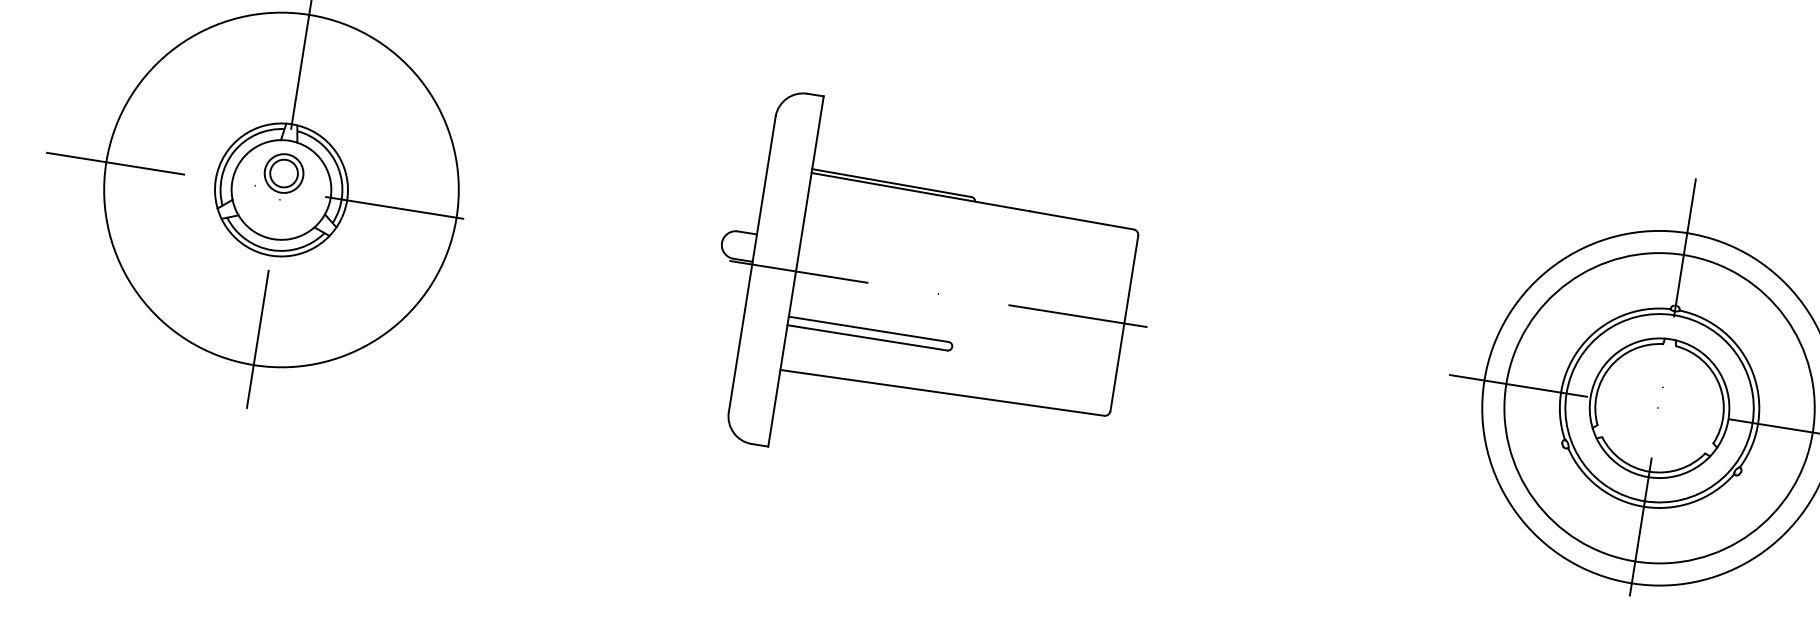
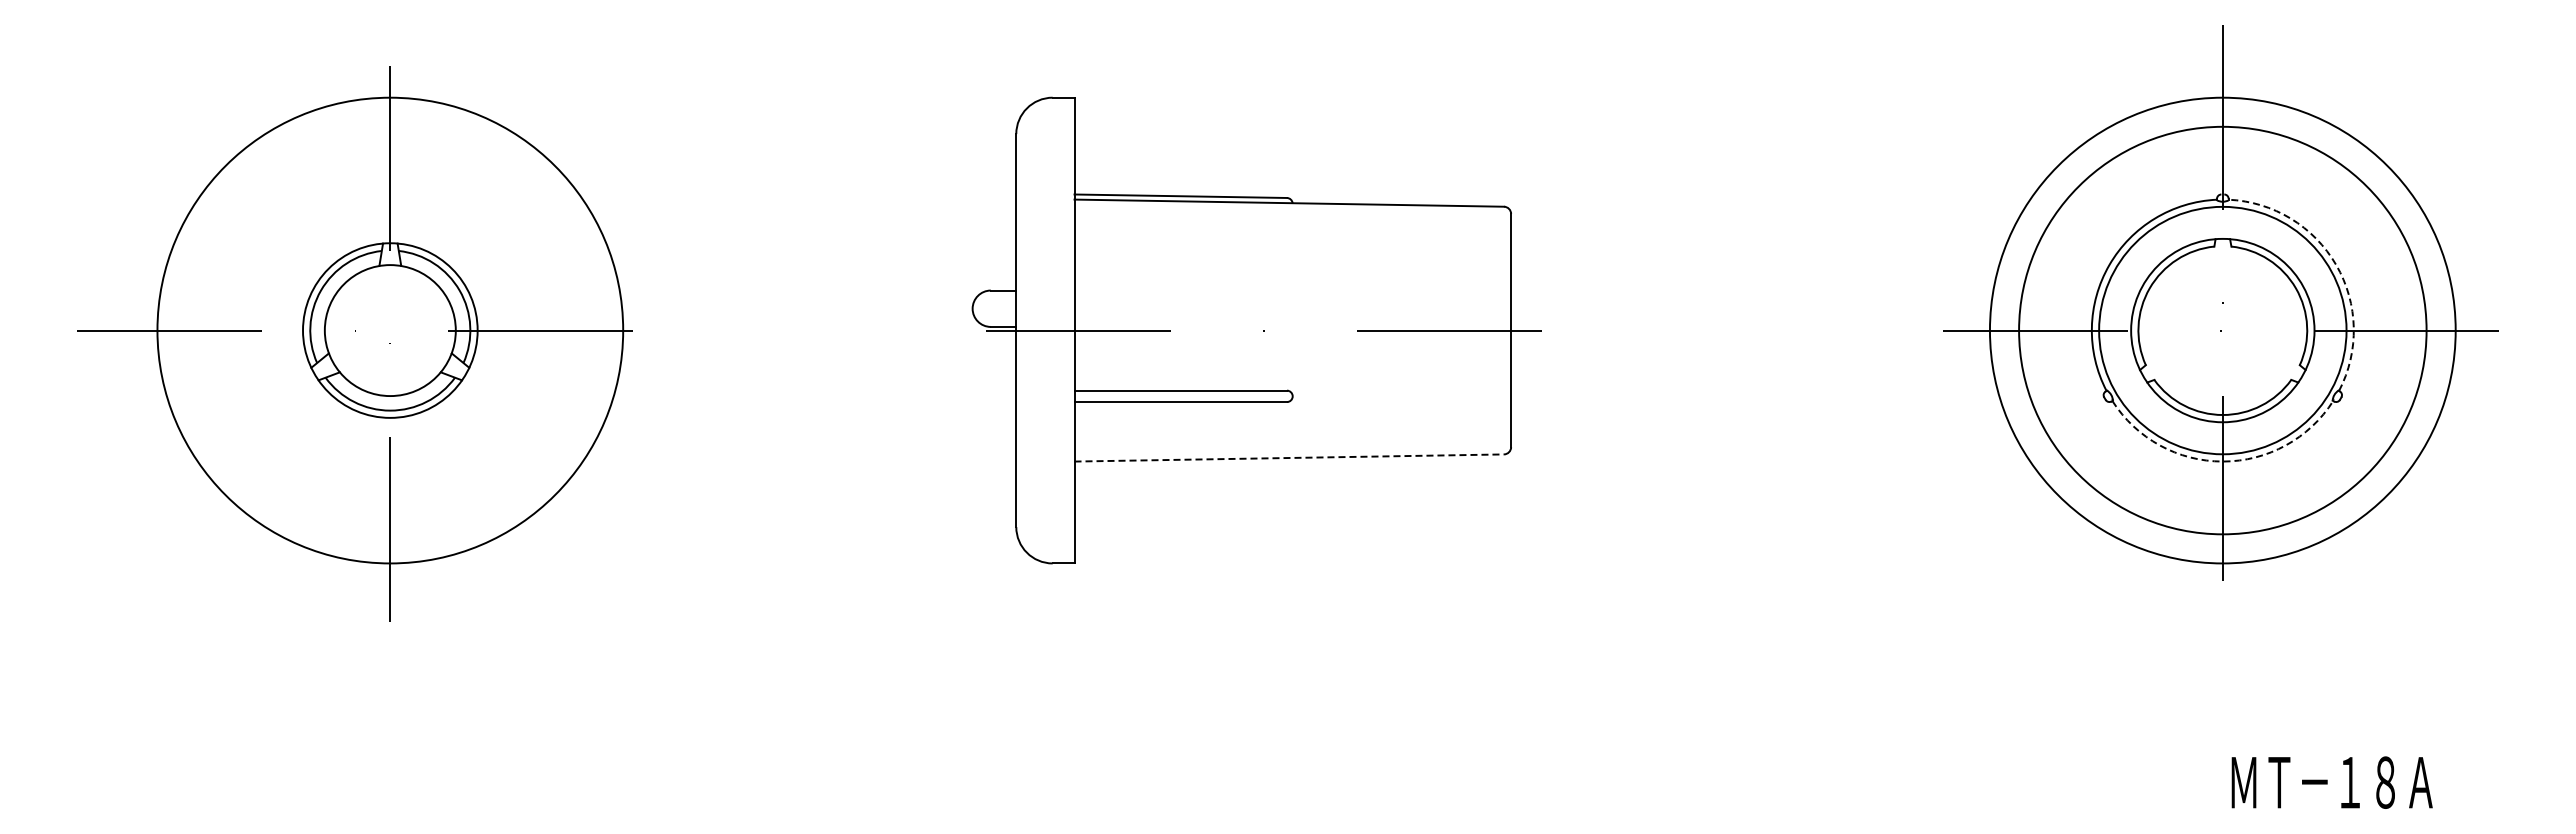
part: (284, 173) -> (390, 308), removed
arc: (1752, 372) -> (2336, 265), solid -> dashed
line: (942, 393) -> (1289, 458), solid -> dashed
arc: (1643, 506) -> (2222, 461), solid -> dashed

